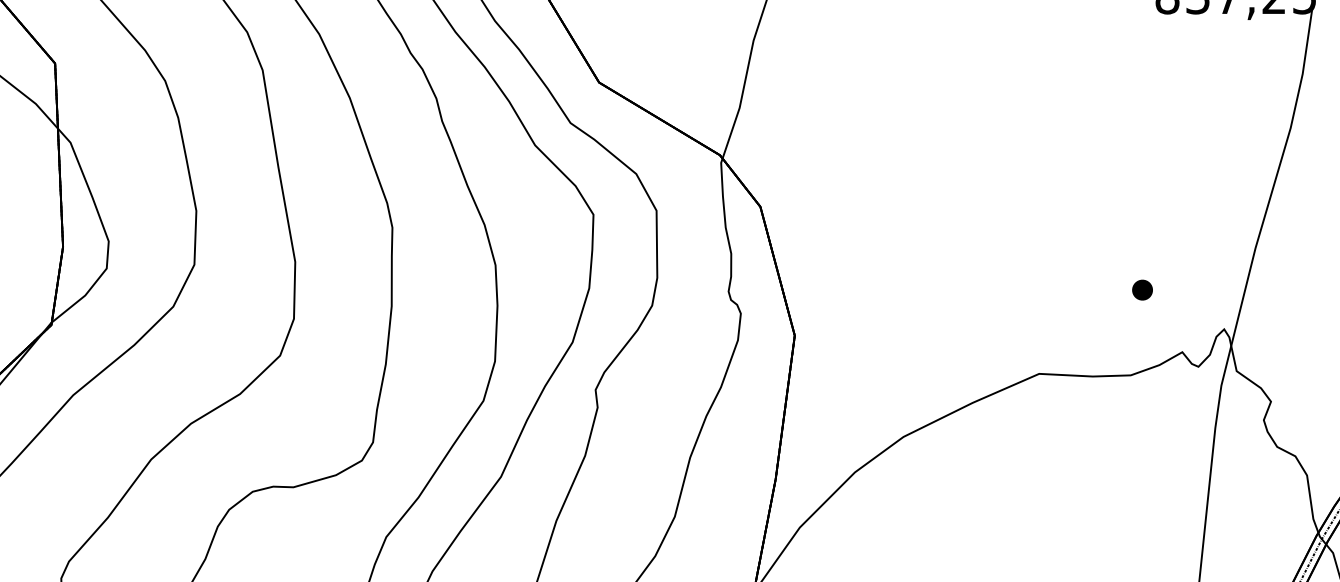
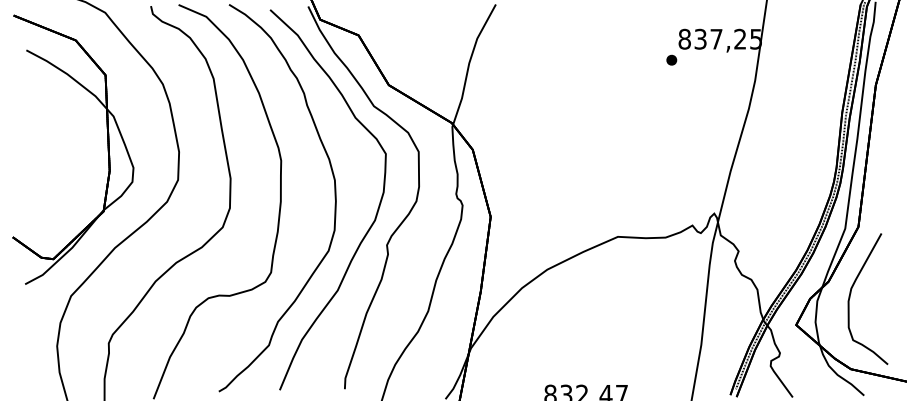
part: (1142, 288) -> (671, 59), moved

